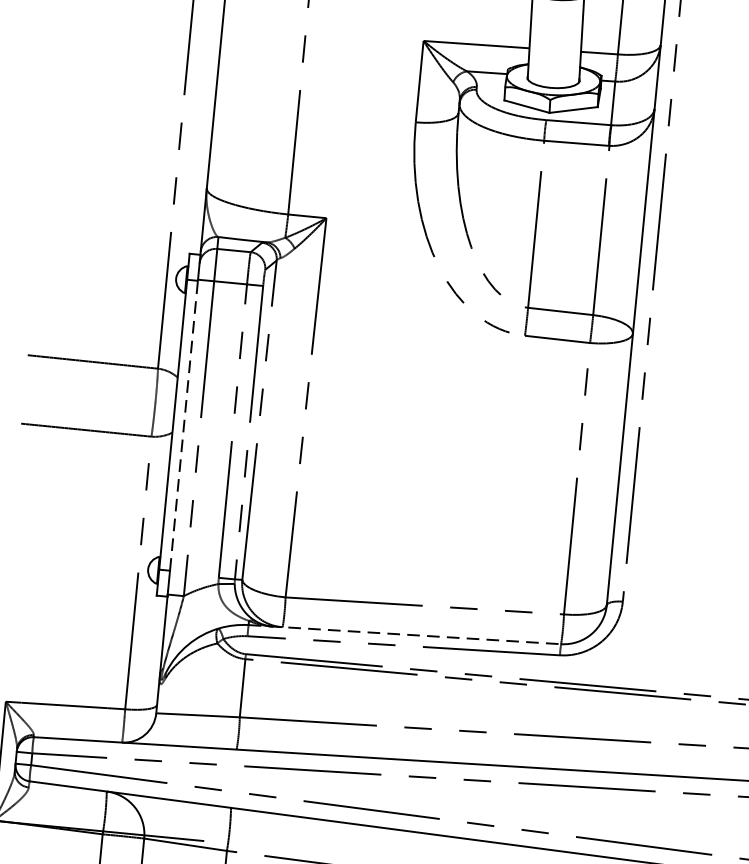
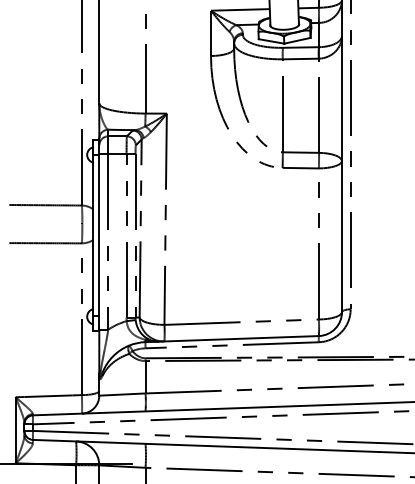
line: (184, 425) -> (99, 235), dashed -> solid
line: (405, 635) -> (232, 339), dashed -> solid

